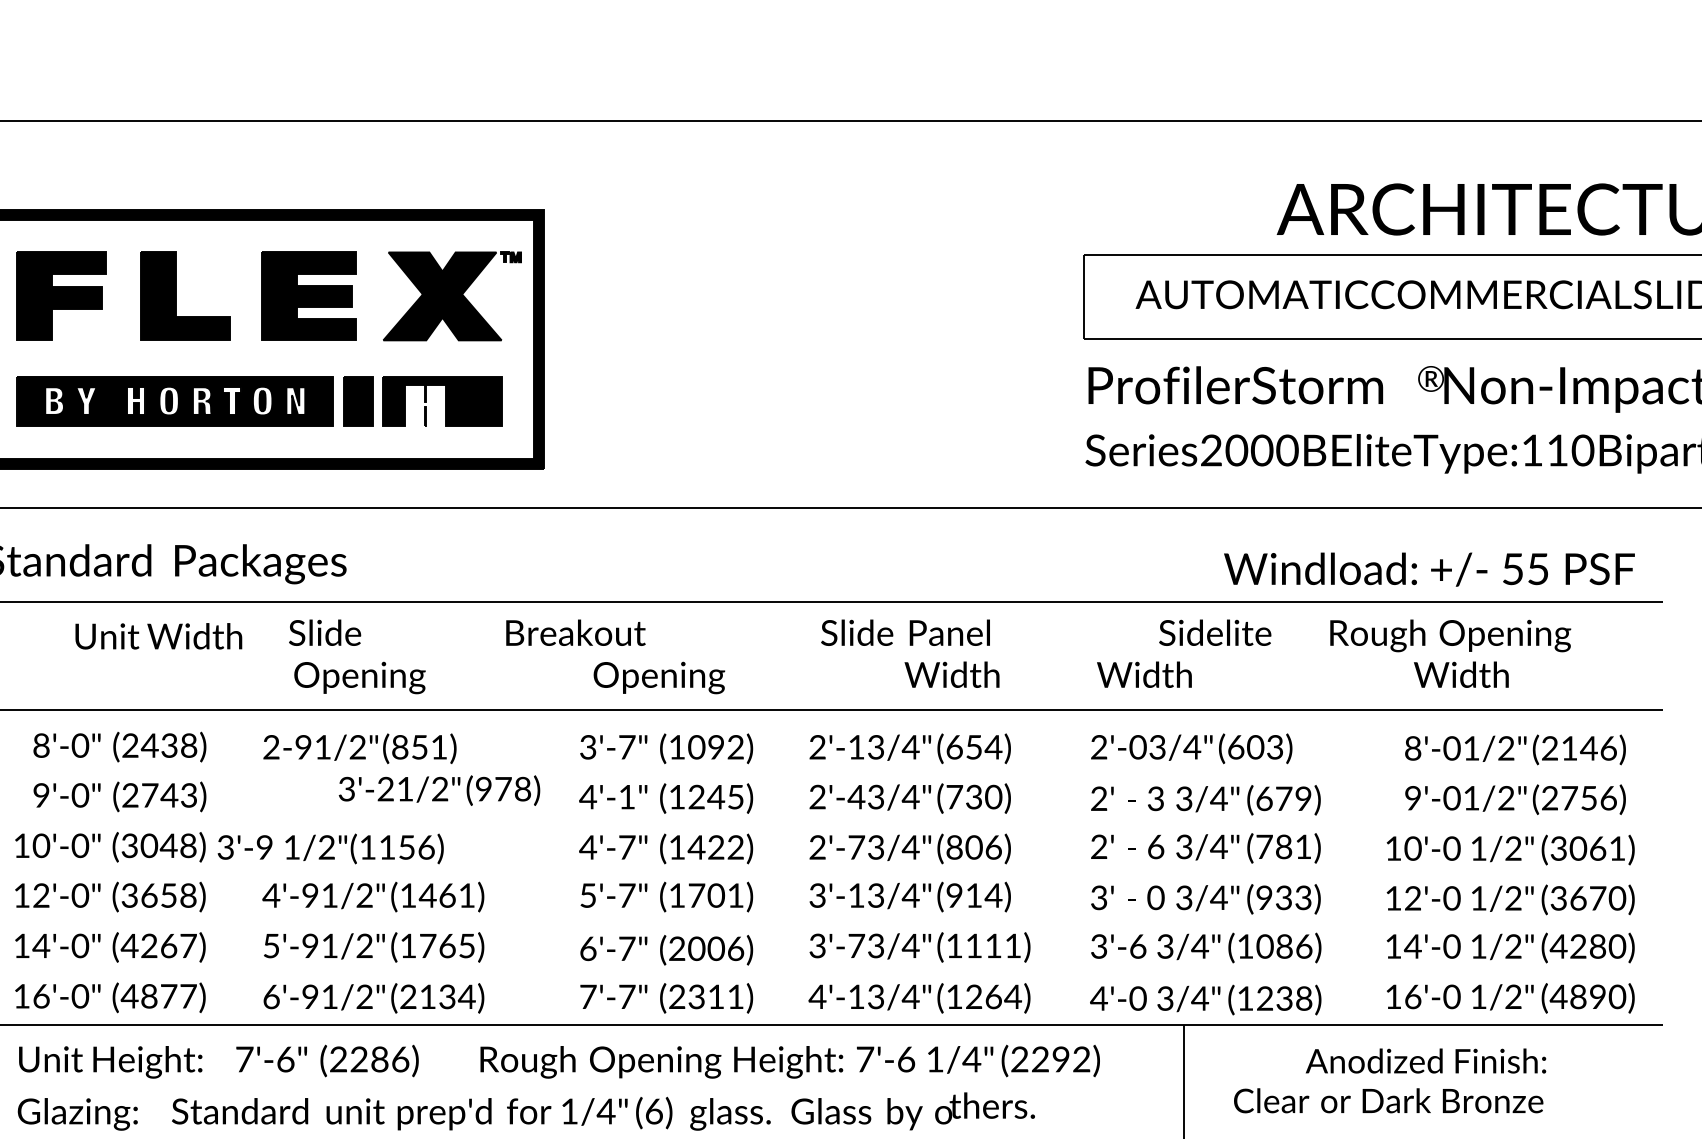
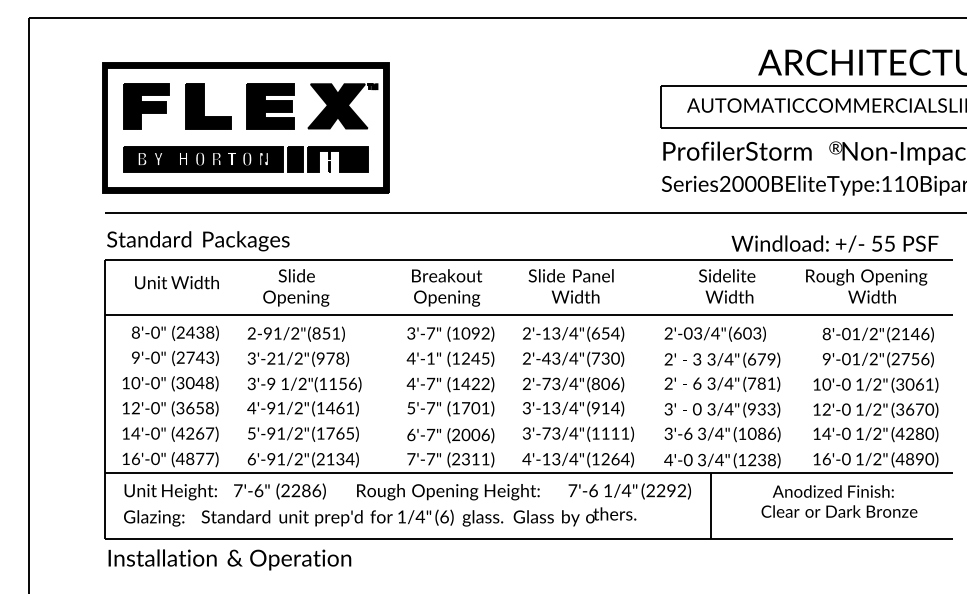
text: (324, 632) -> (296, 275), moved
text: (576, 632) -> (447, 275), moved
text: (157, 636) -> (176, 282), moved
text: (1450, 654) -> (866, 286), moved
text: (951, 673) -> (575, 296), moved
text: (1144, 673) -> (729, 296), moved
text: (439, 789) -> (298, 358), moved
text: (330, 848) -> (304, 384), moved
text: (977, 1061) -> (629, 491), moved
text: (1388, 1100) -> (839, 511), moved

